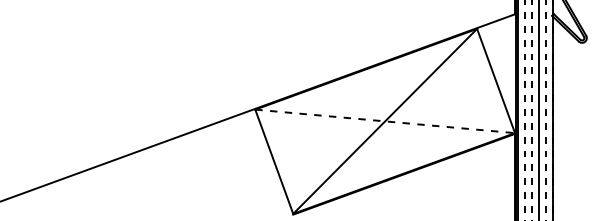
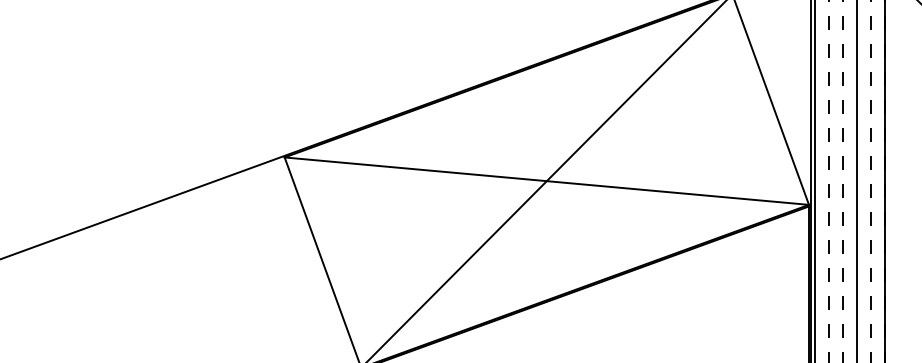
line: (385, 121) -> (547, 181), dashed -> solid

